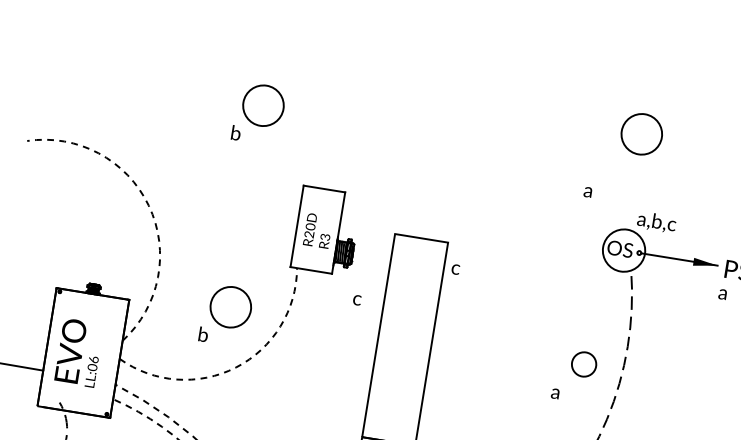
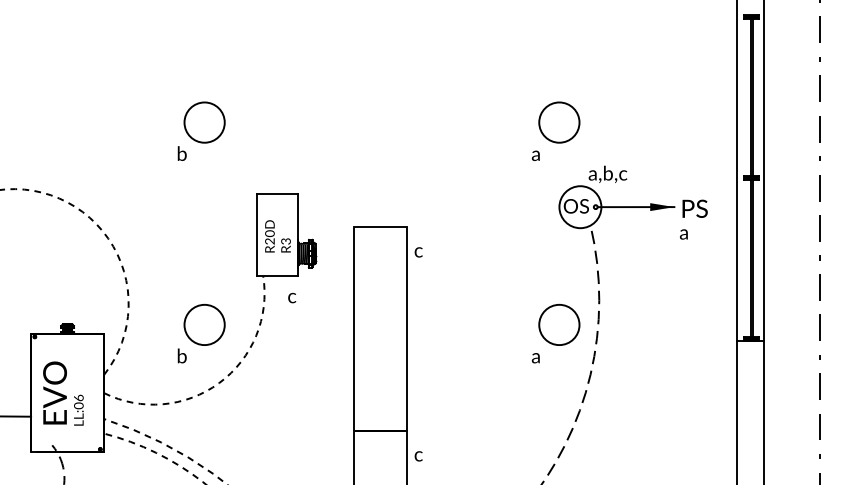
circle: (641, 134) -> (559, 122), moved
text: (357, 300) -> (292, 298), moved
circle: (584, 364) -> (559, 324), size x1.67

